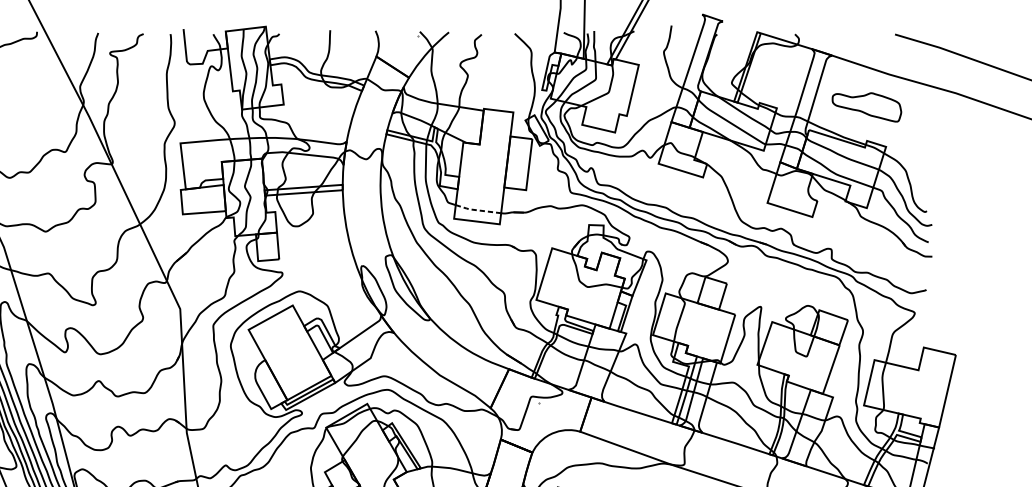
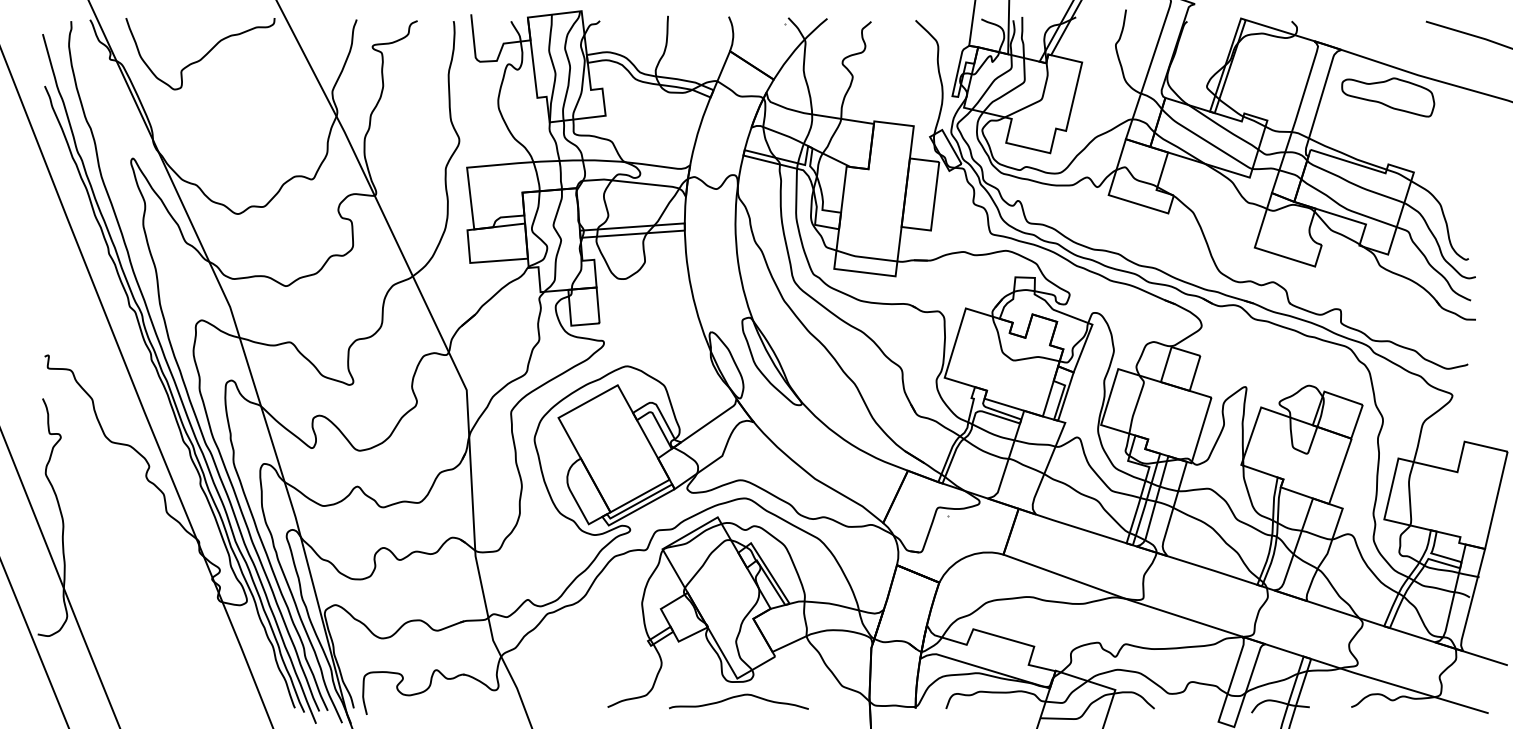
part: (867, 107) -> (1388, 97), moved
line: (477, 210) -> (865, 257), dashed -> solid

